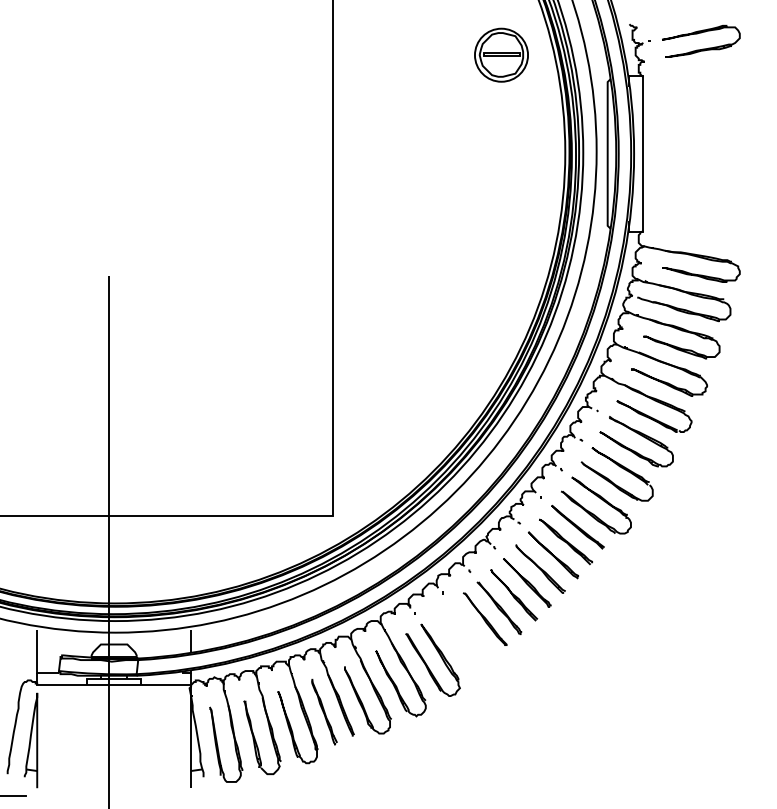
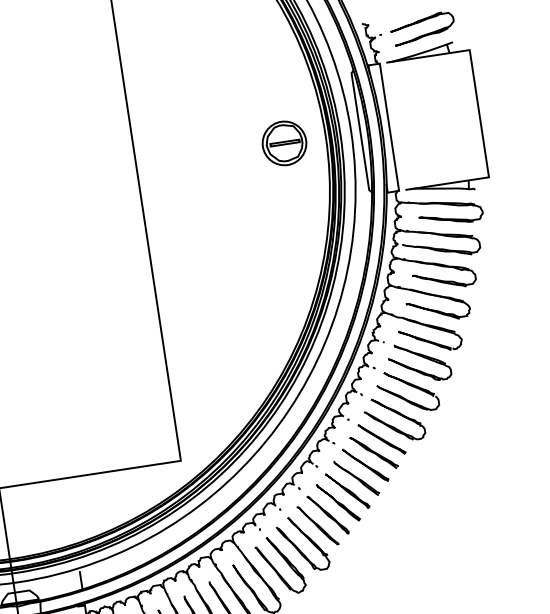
part: (501, 54) -> (284, 142), moved
part: (753, 153) -> (479, 113), added
part: (457, 641) -> (298, 547), added

